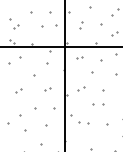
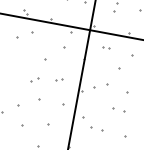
part: (81, 88) -> (101, 86), size x1.6
part: (18, 90) -> (34, 80), moved

